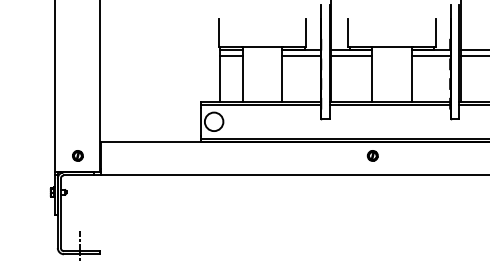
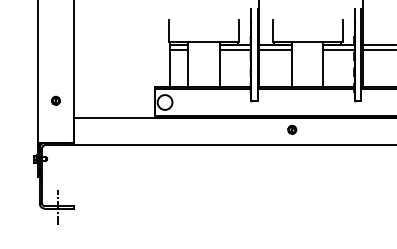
part: (77, 155) -> (55, 100), moved

